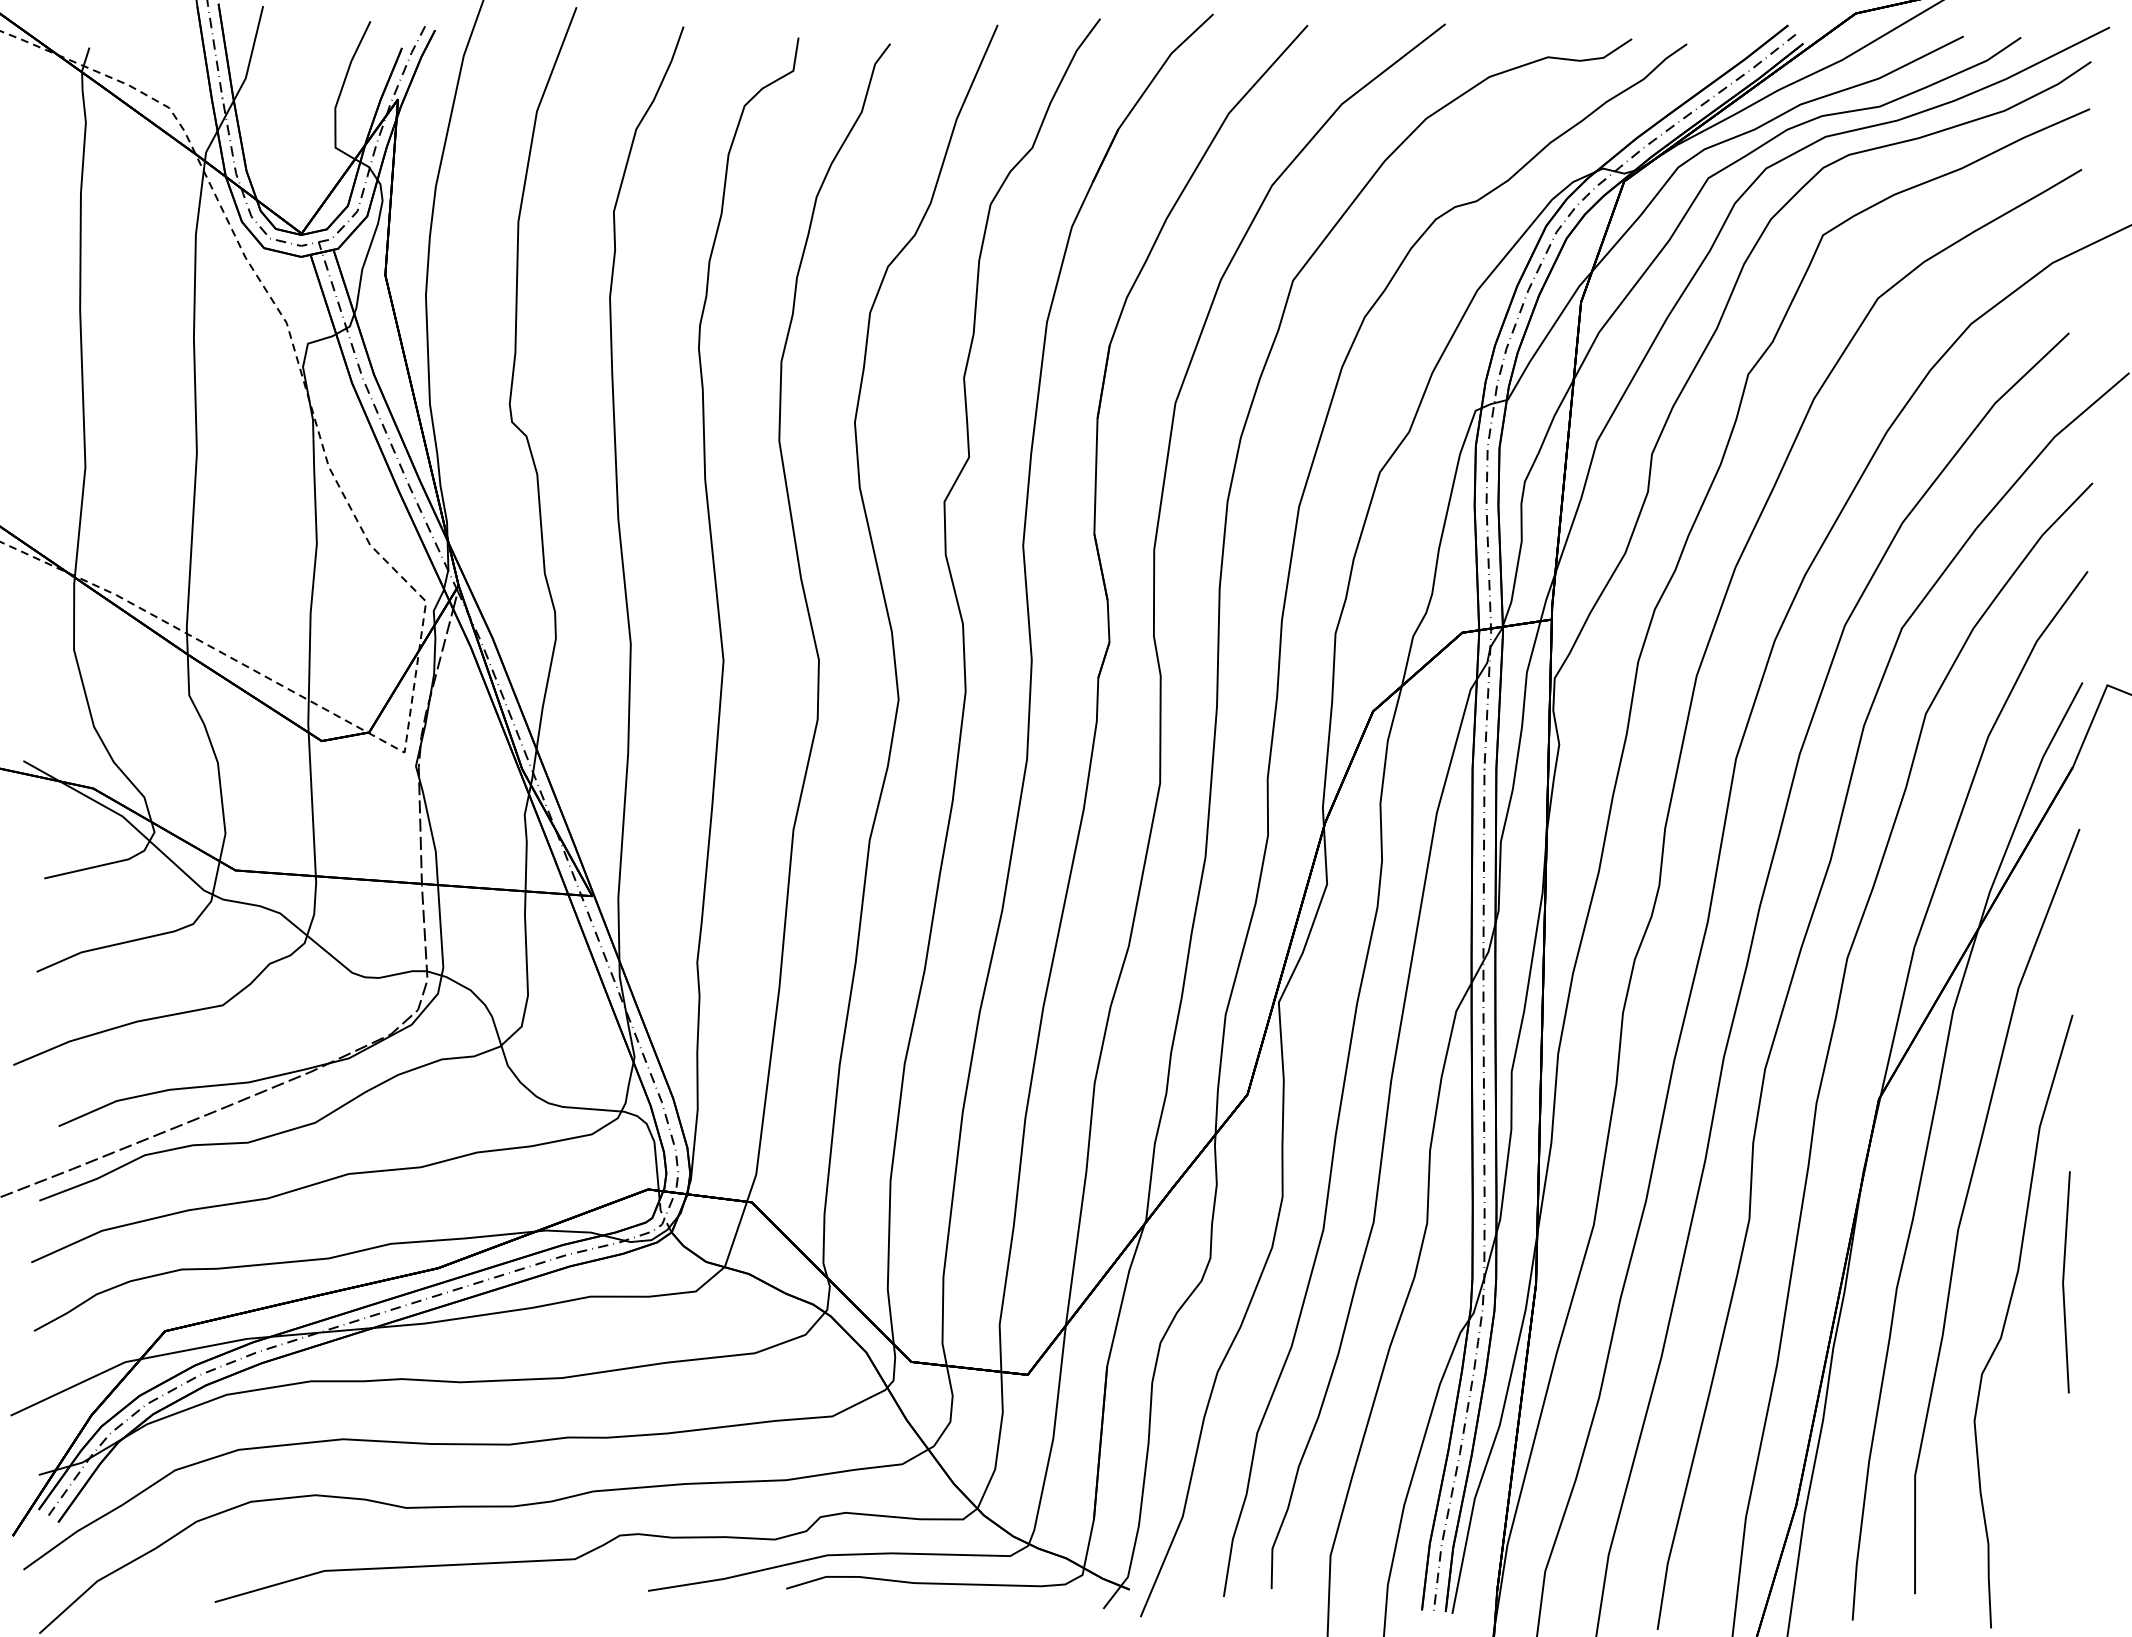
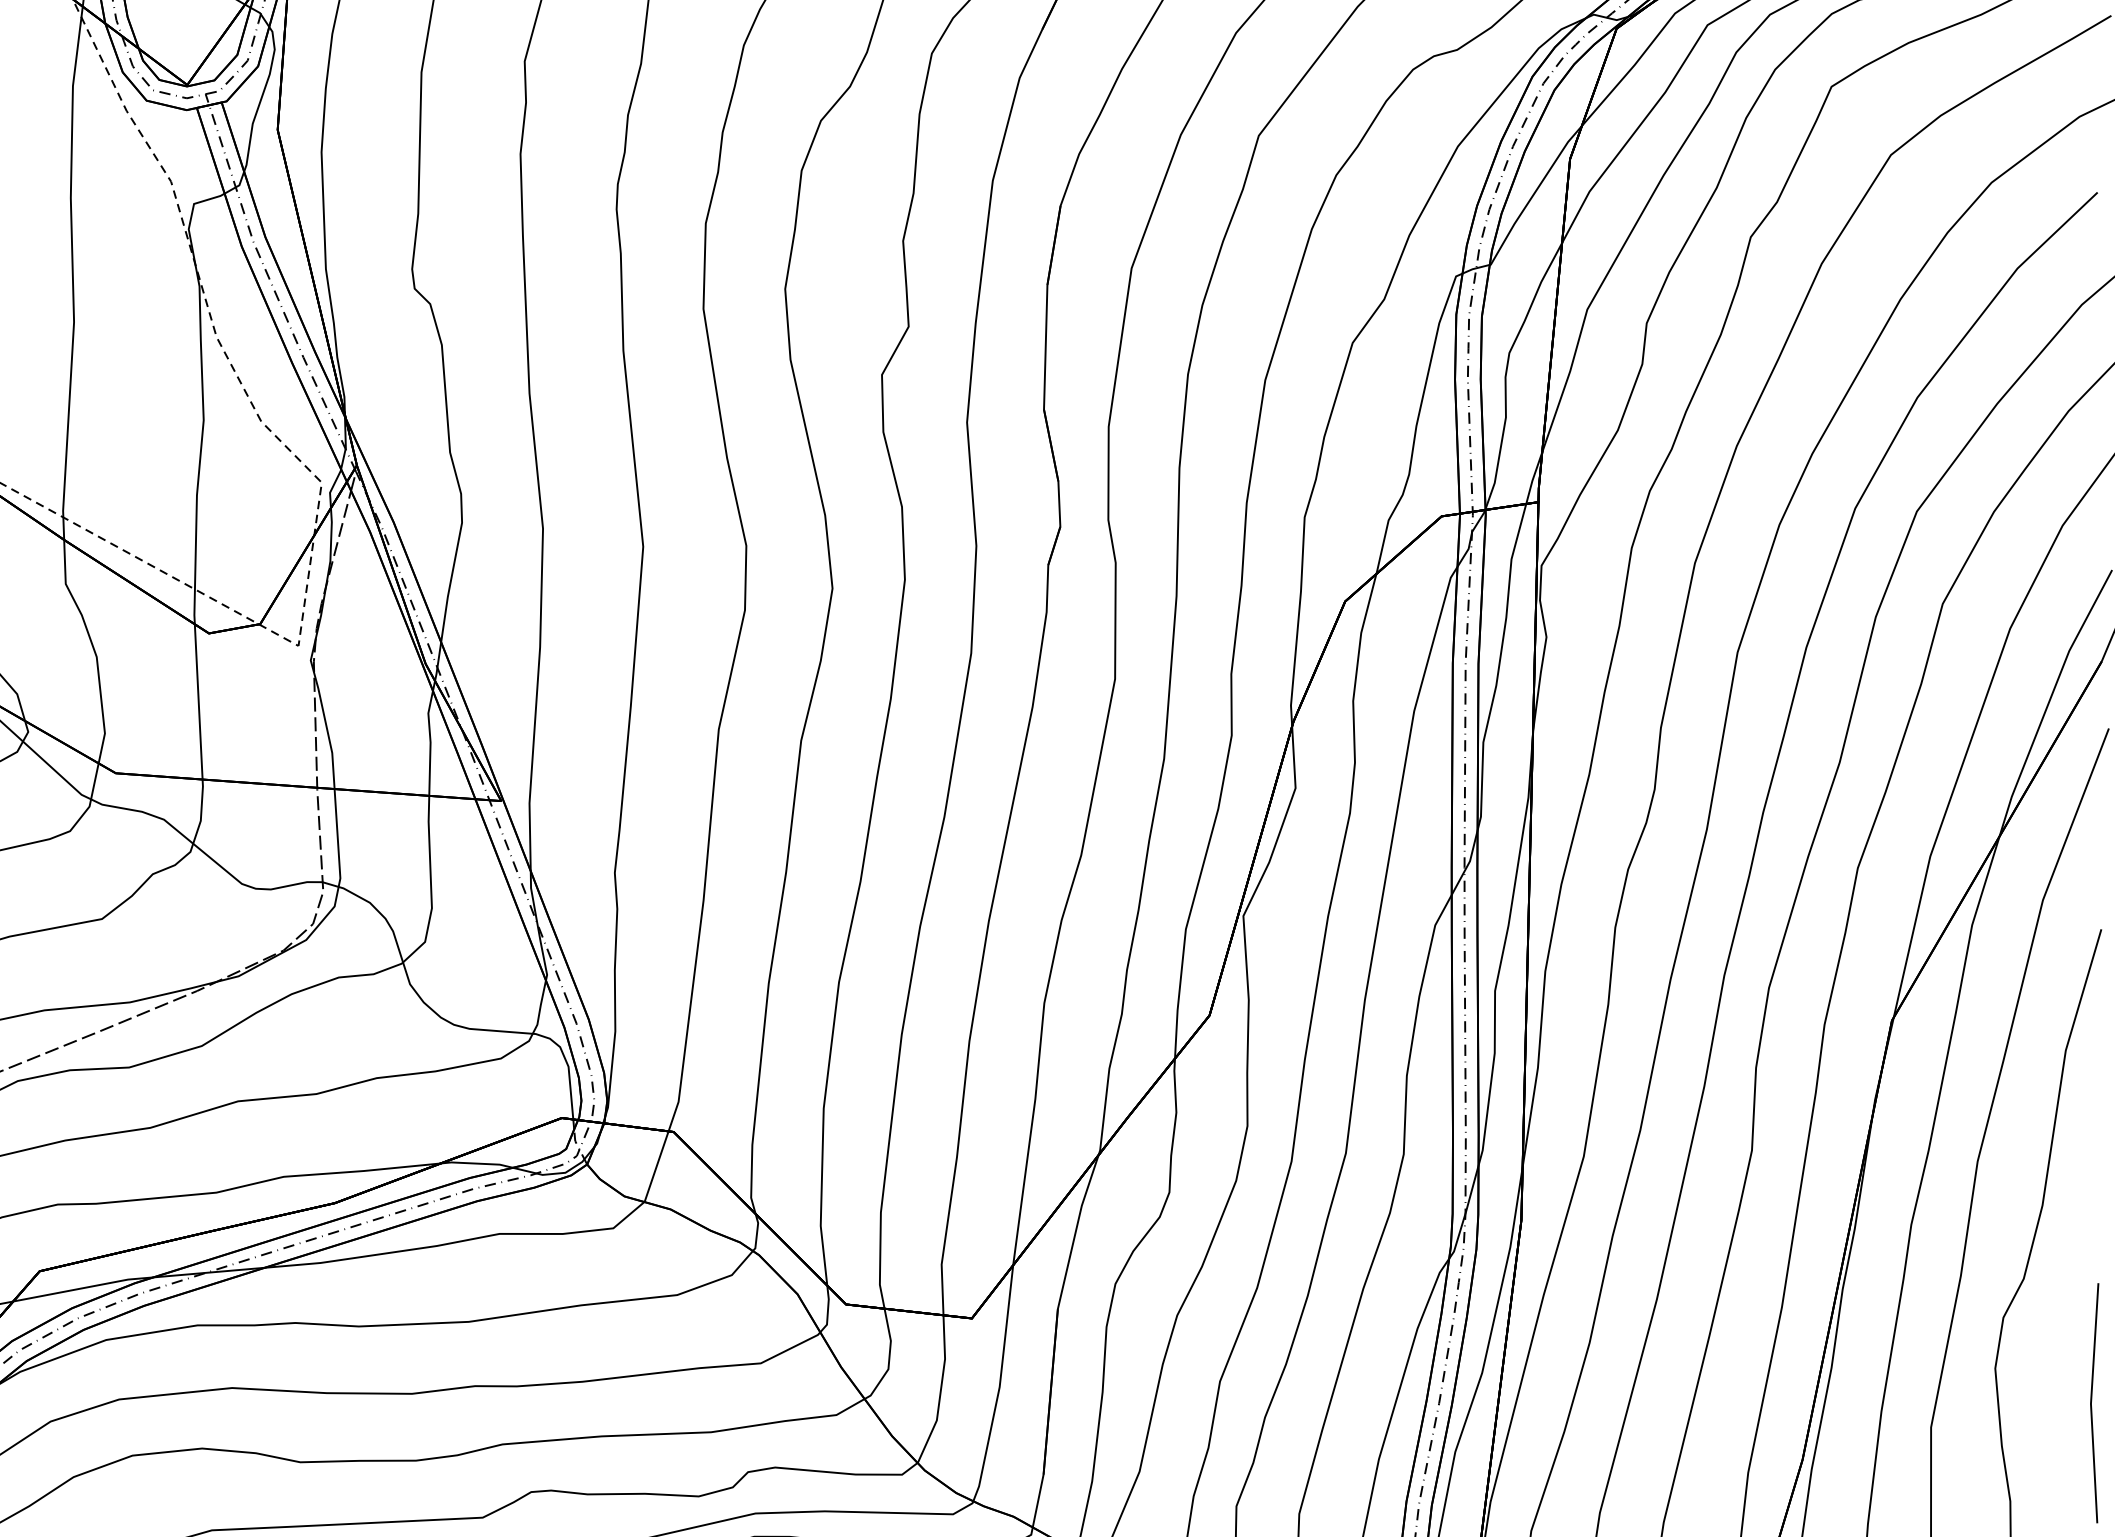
line: (2064, 1280) -> (2092, 1401), moved

